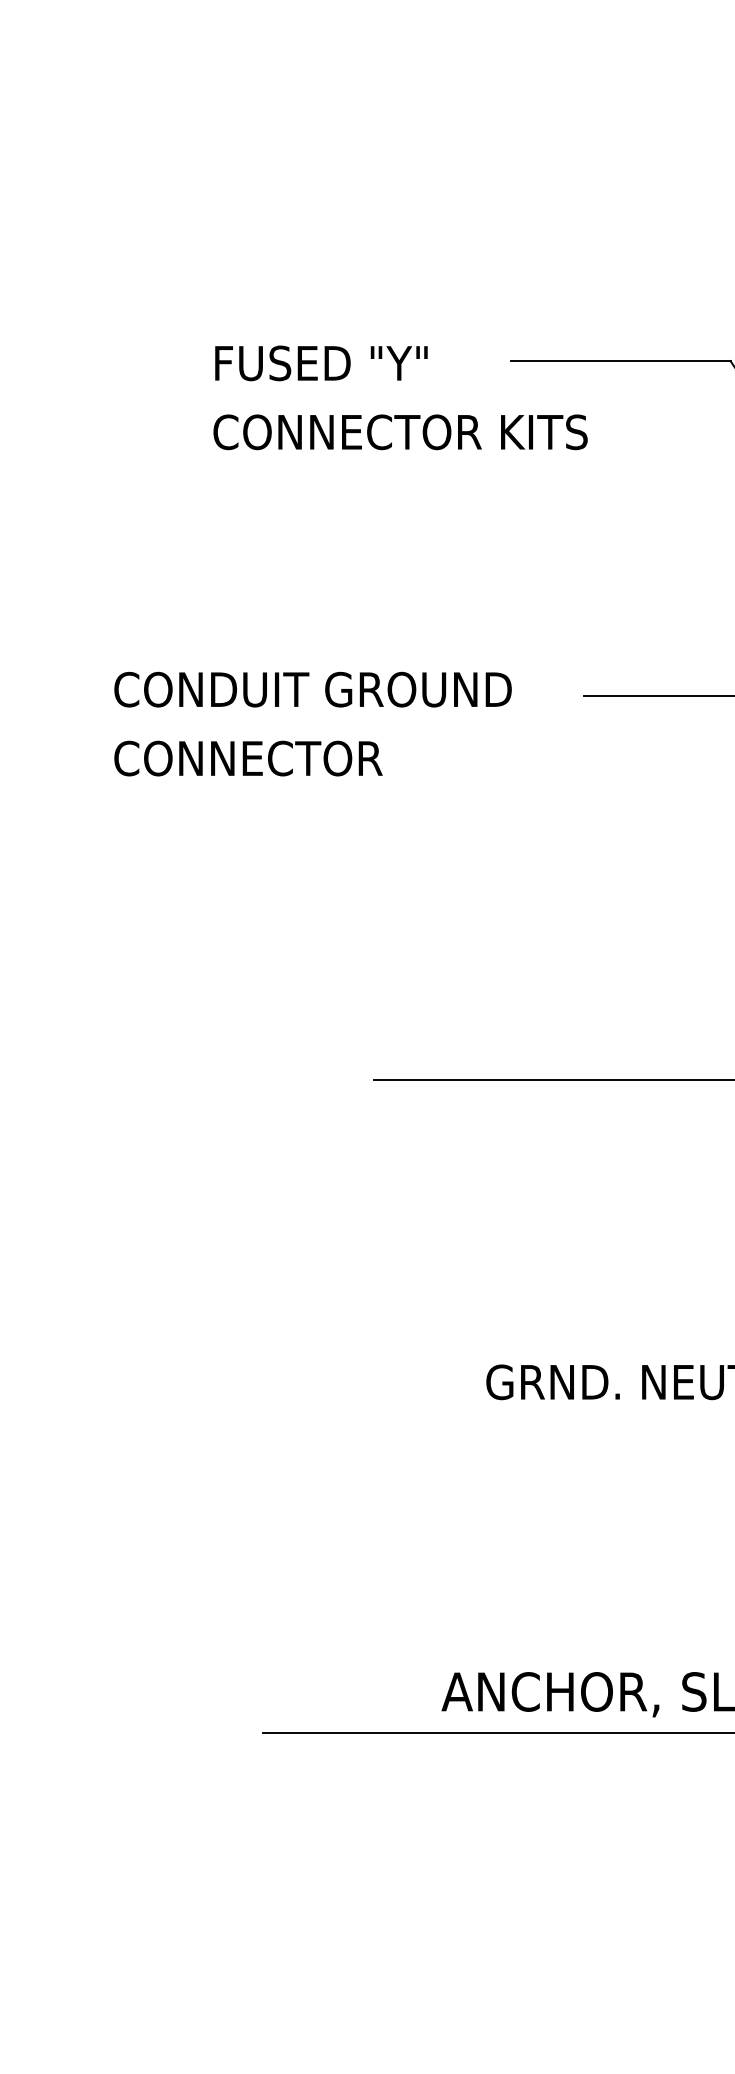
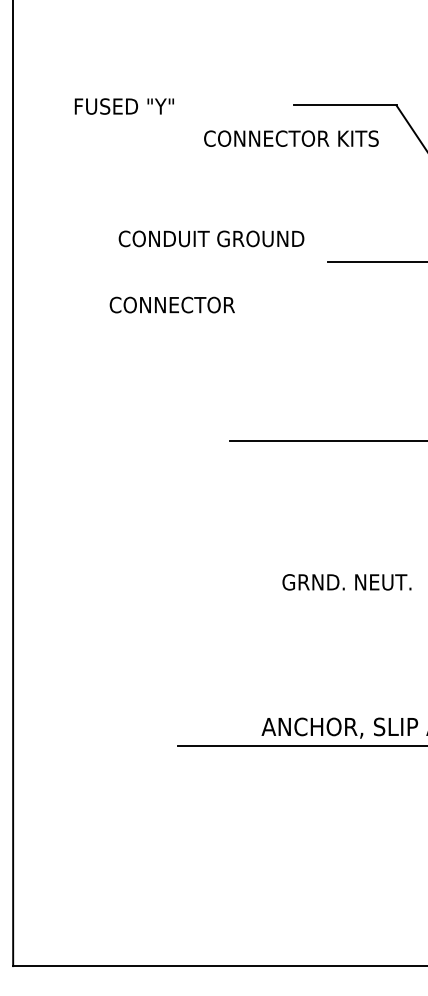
text: (319, 363) -> (123, 106), moved
text: (400, 431) -> (291, 138), moved
text: (312, 688) -> (211, 238), moved
text: (246, 757) -> (171, 304), moved

